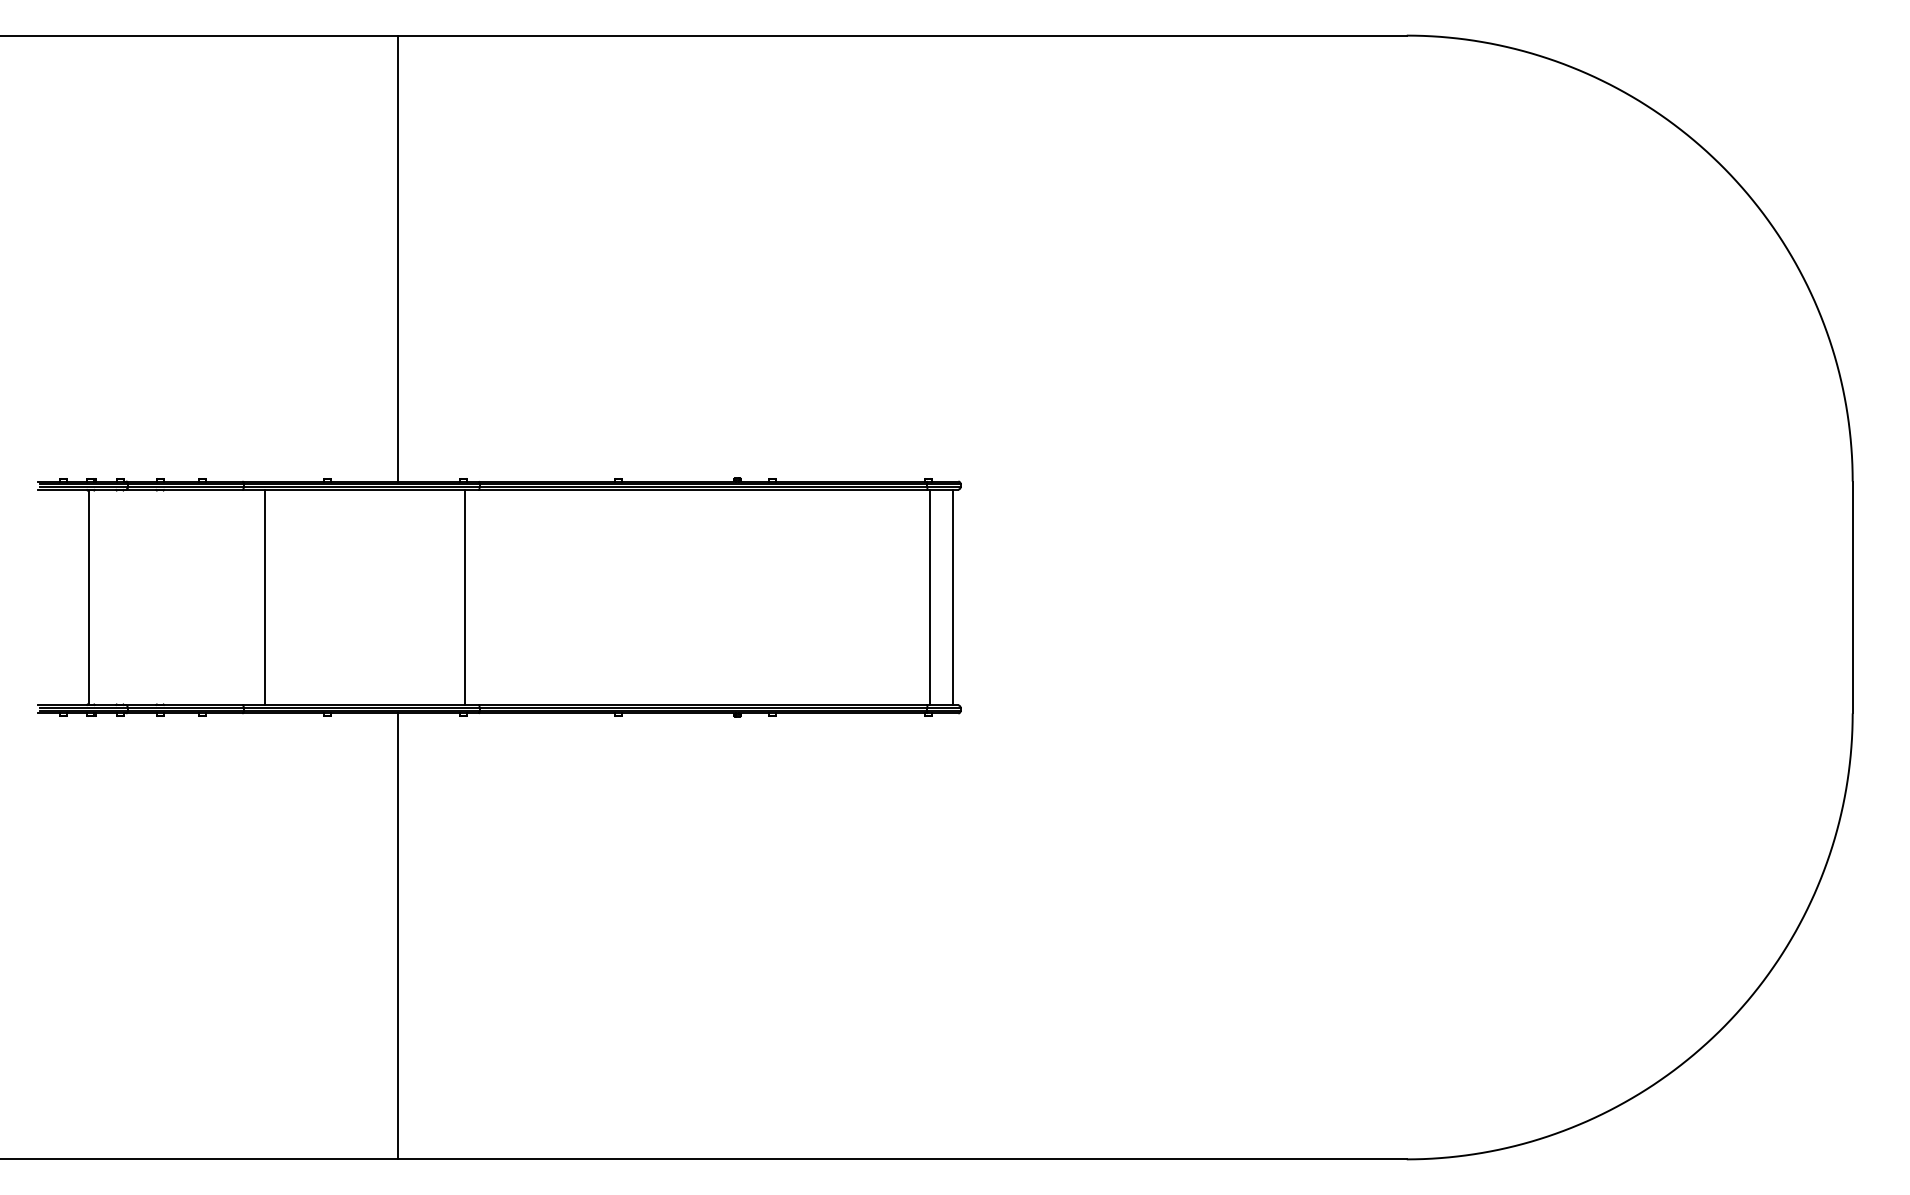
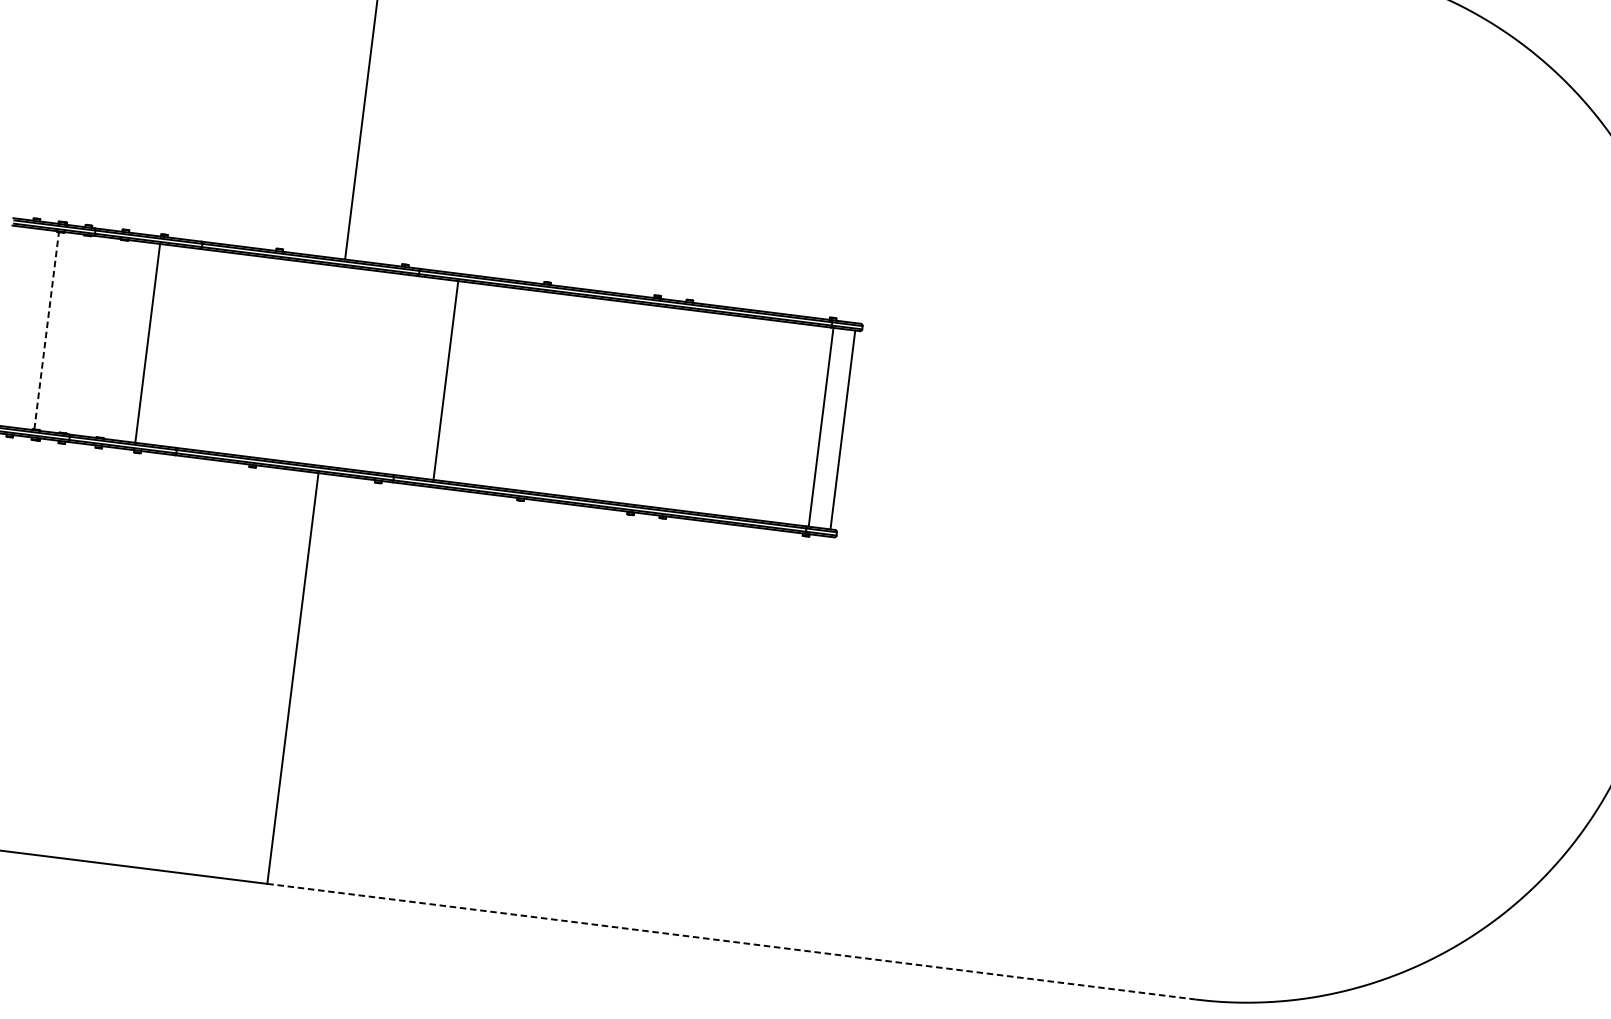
line: (88, 597) -> (46, 330), solid -> dashed
line: (264, 597) -> (147, 343), moved
line: (465, 597) -> (446, 380), moved
line: (903, 1159) -> (732, 941), solid -> dashed

